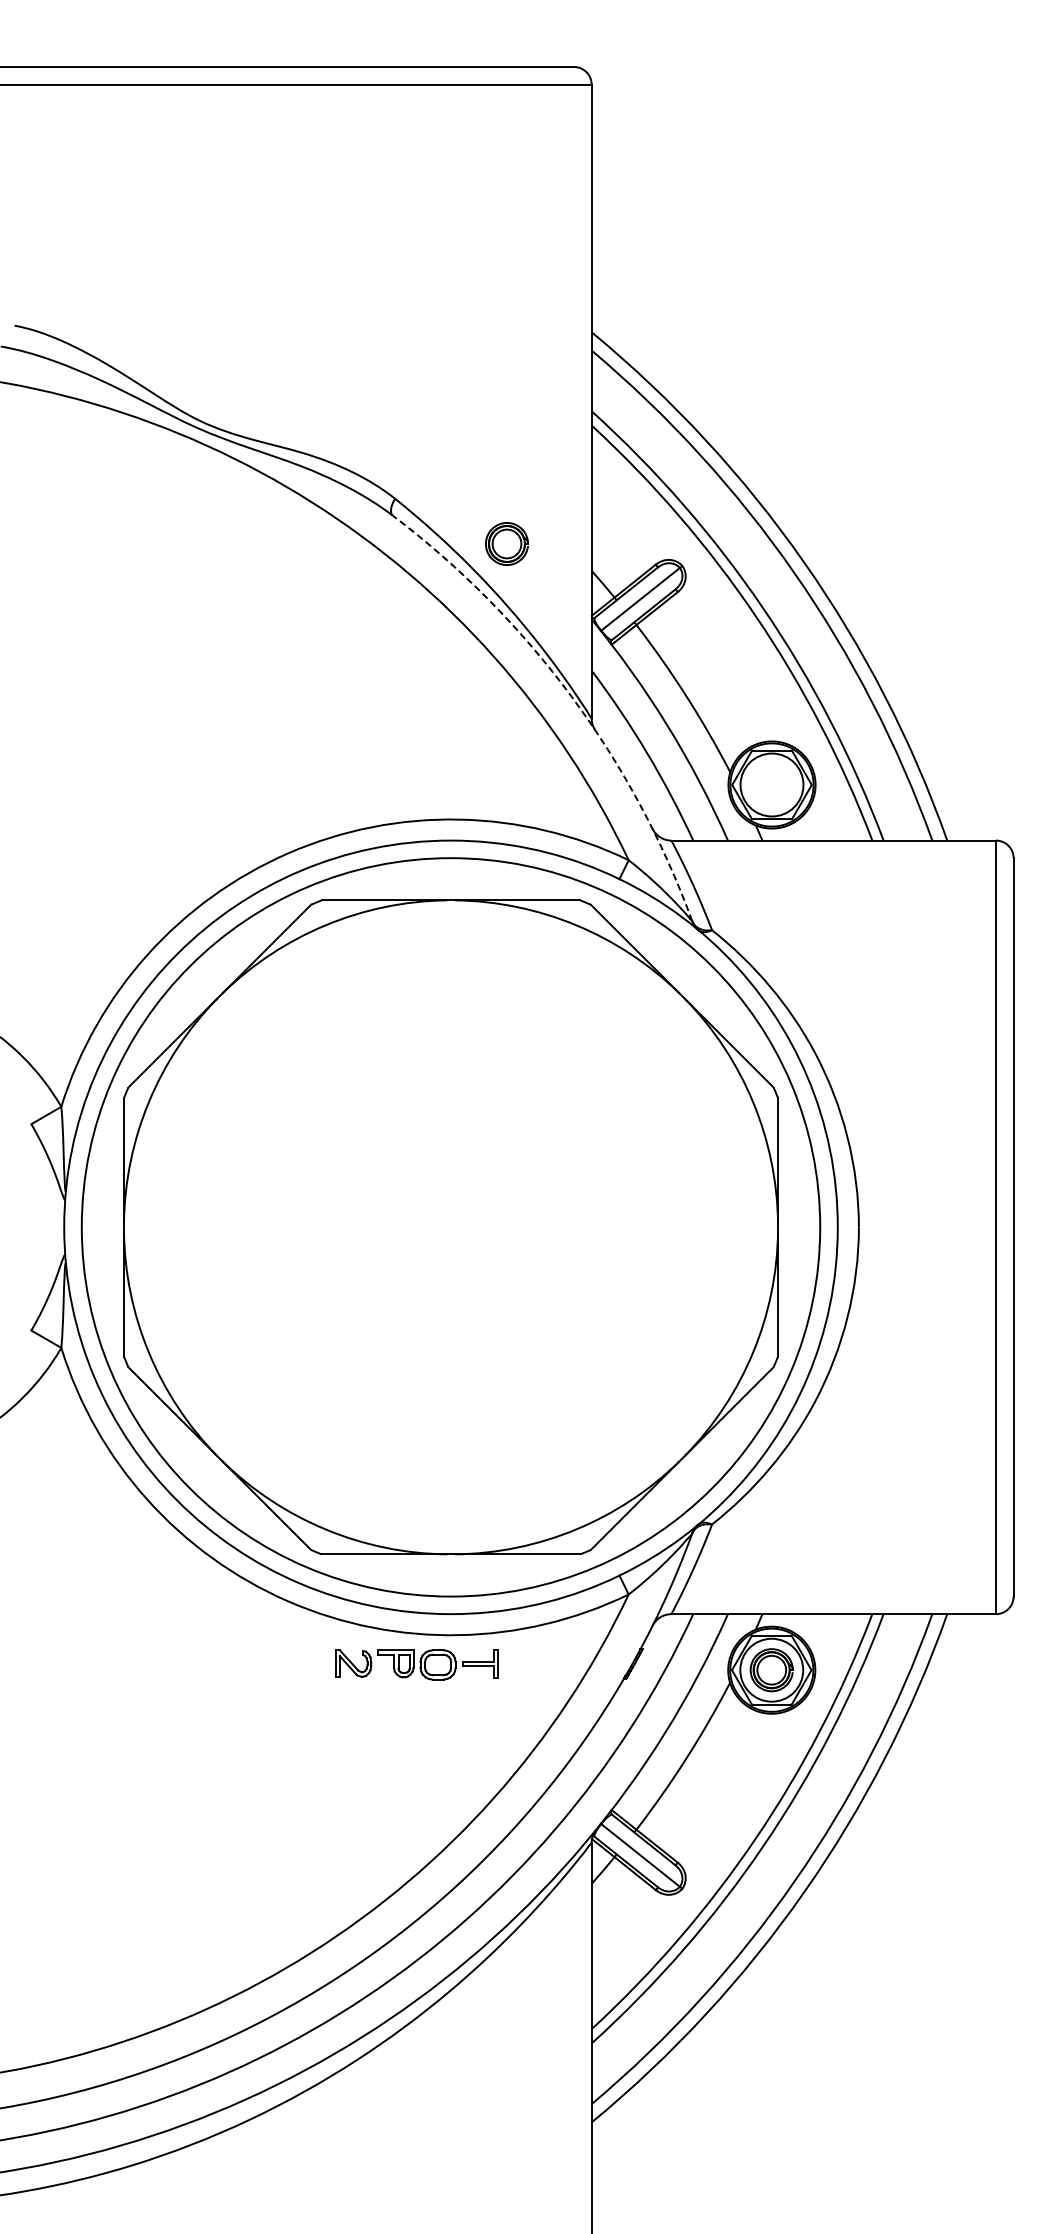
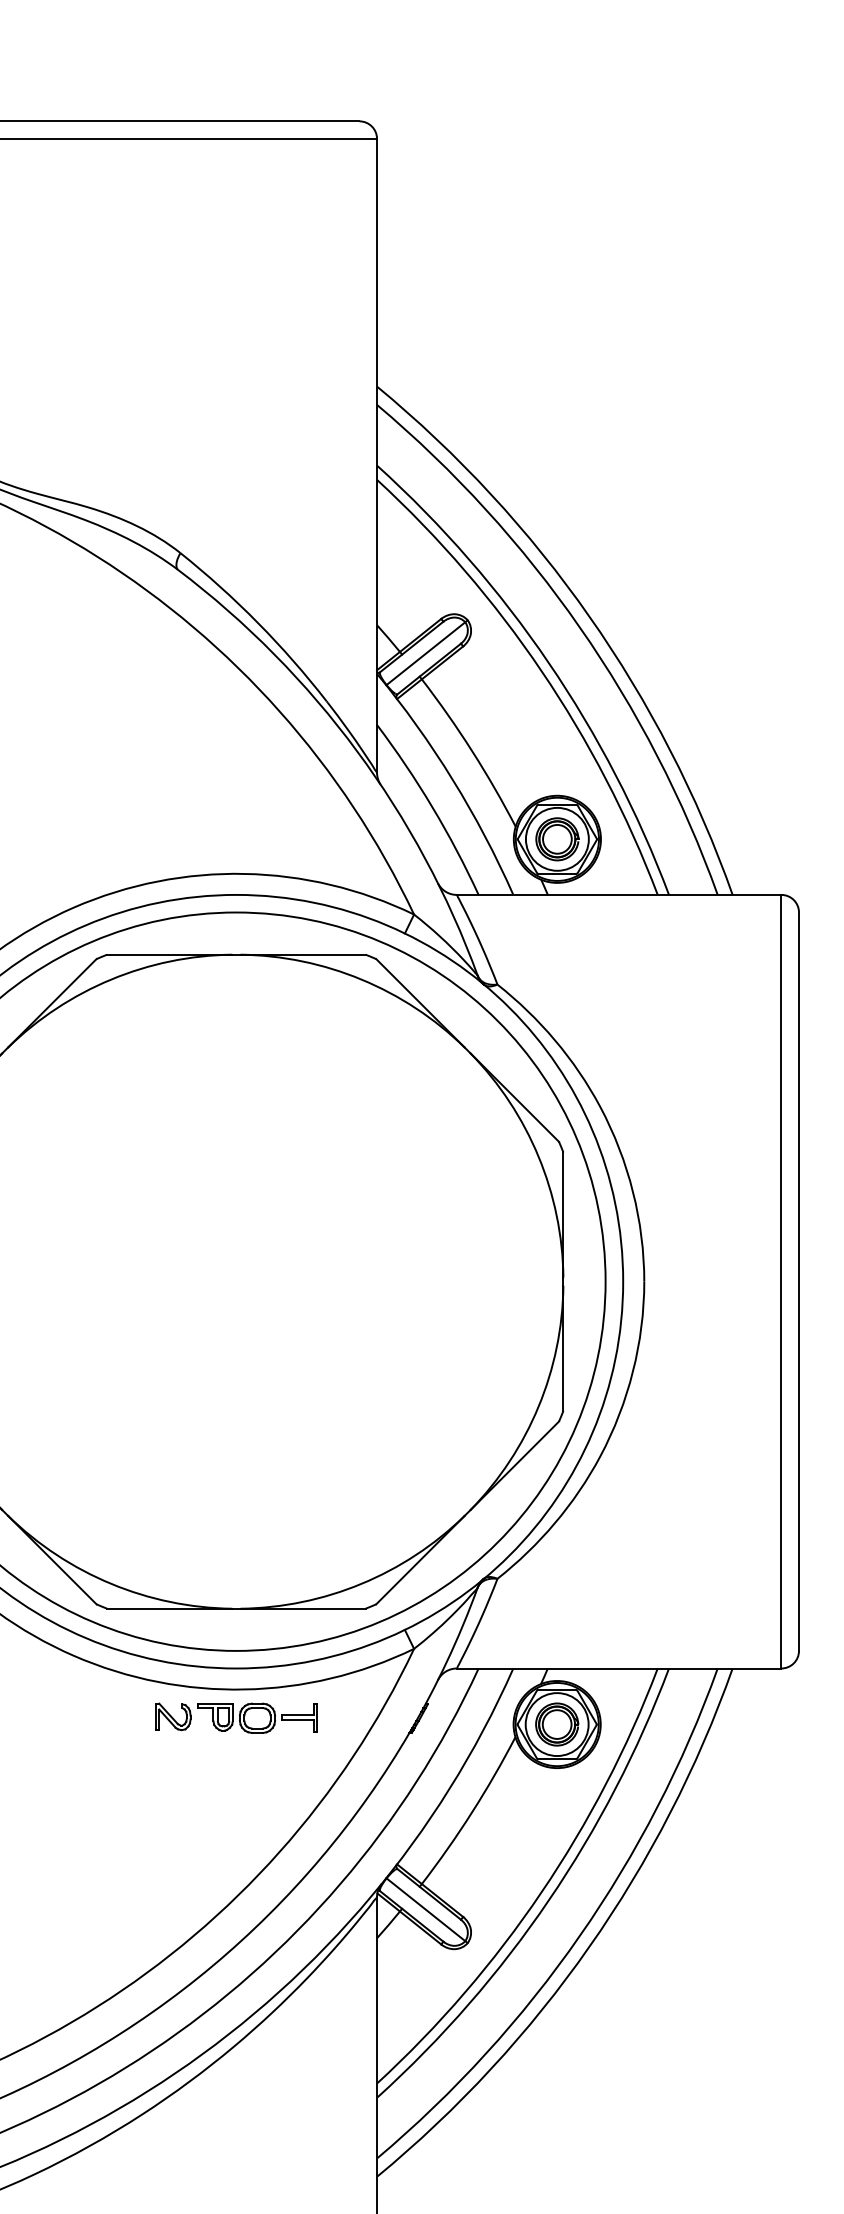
part: (506, 543) -> (556, 838), moved
arc: (571, 696) -> (356, 750), dashed -> solid
part: (416, 1664) -> (235, 1717), moved

